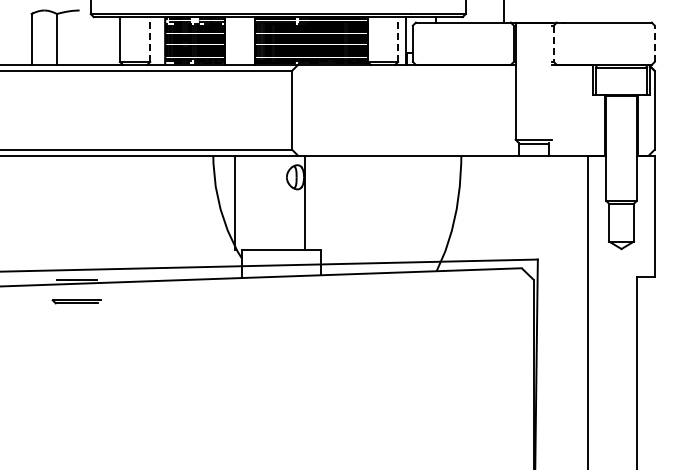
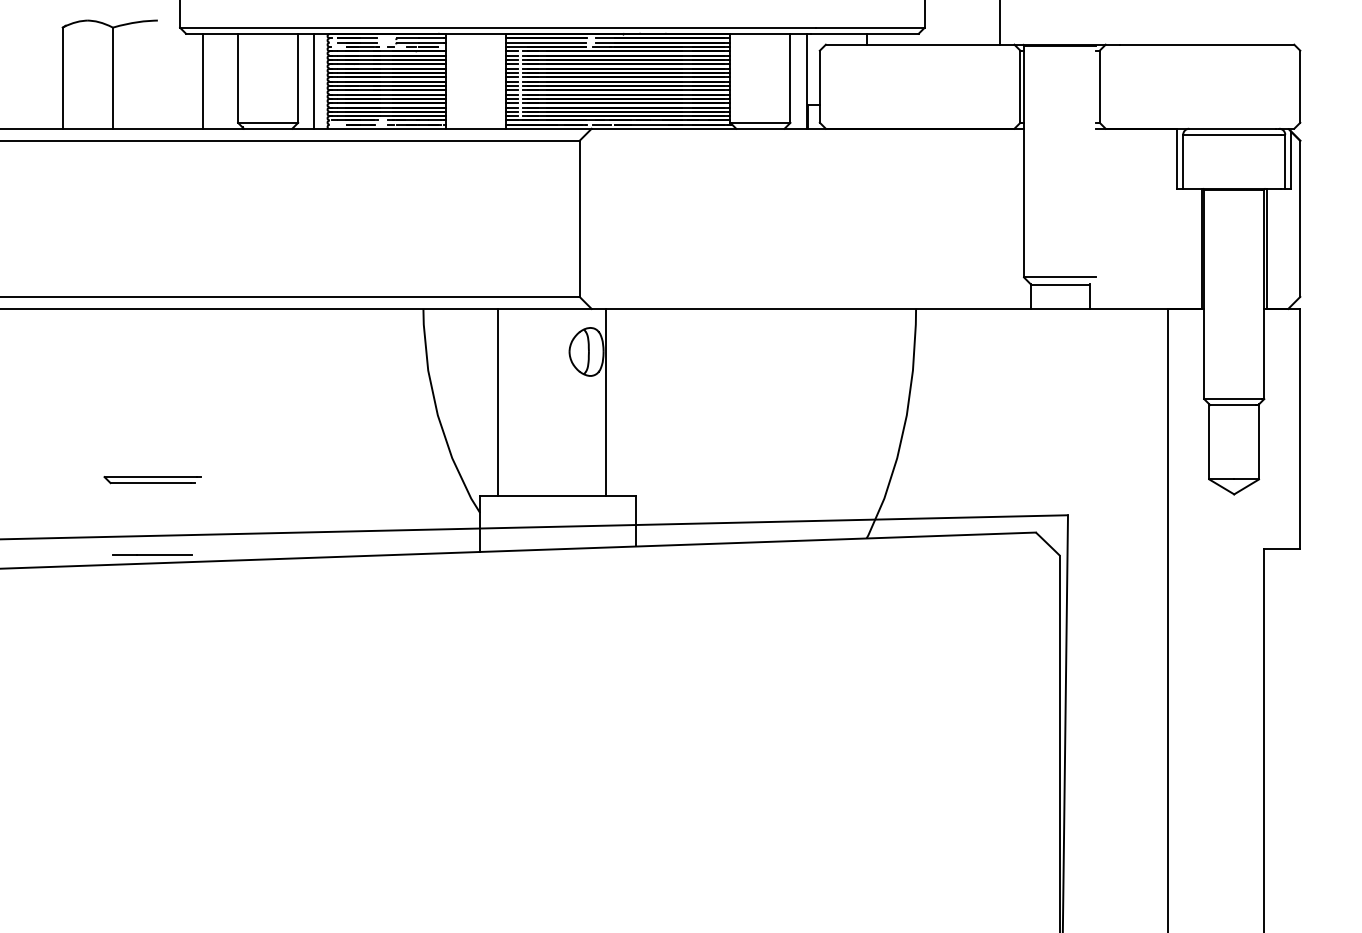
line: (150, 39) -> (298, 78), dashed -> solid
line: (398, 39) -> (791, 78), dashed -> solid
line: (102, 40) -> (203, 80), added
line: (158, 40) -> (314, 80), added
line: (654, 43) -> (1299, 86), dashed -> solid
line: (553, 44) -> (1099, 88), dashed -> solid
line: (235, 202) -> (499, 401), moved
part: (76, 301) -> (151, 479), moved

